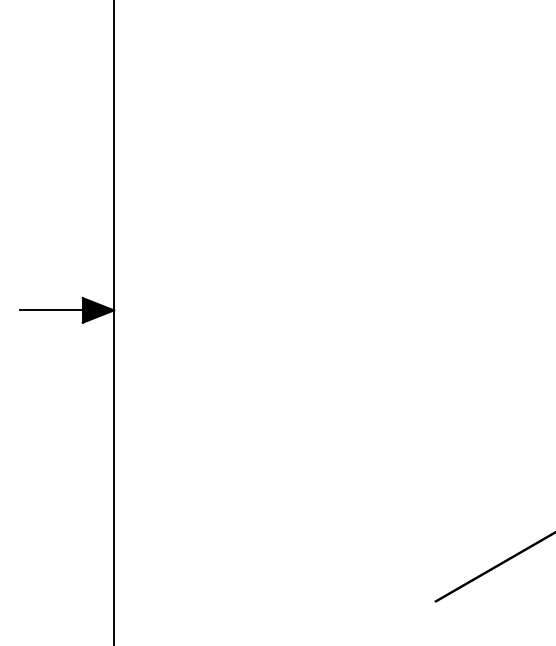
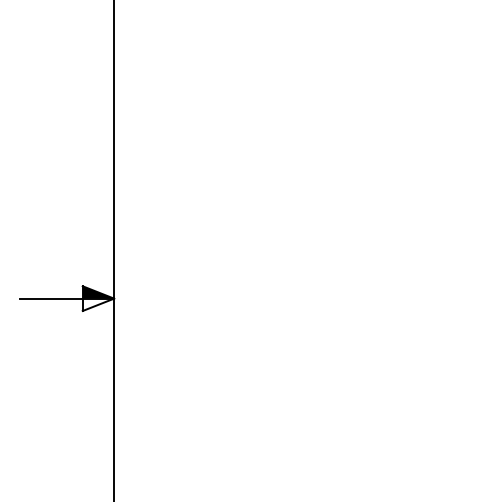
fill: (98, 316) -> (98, 304), removed

